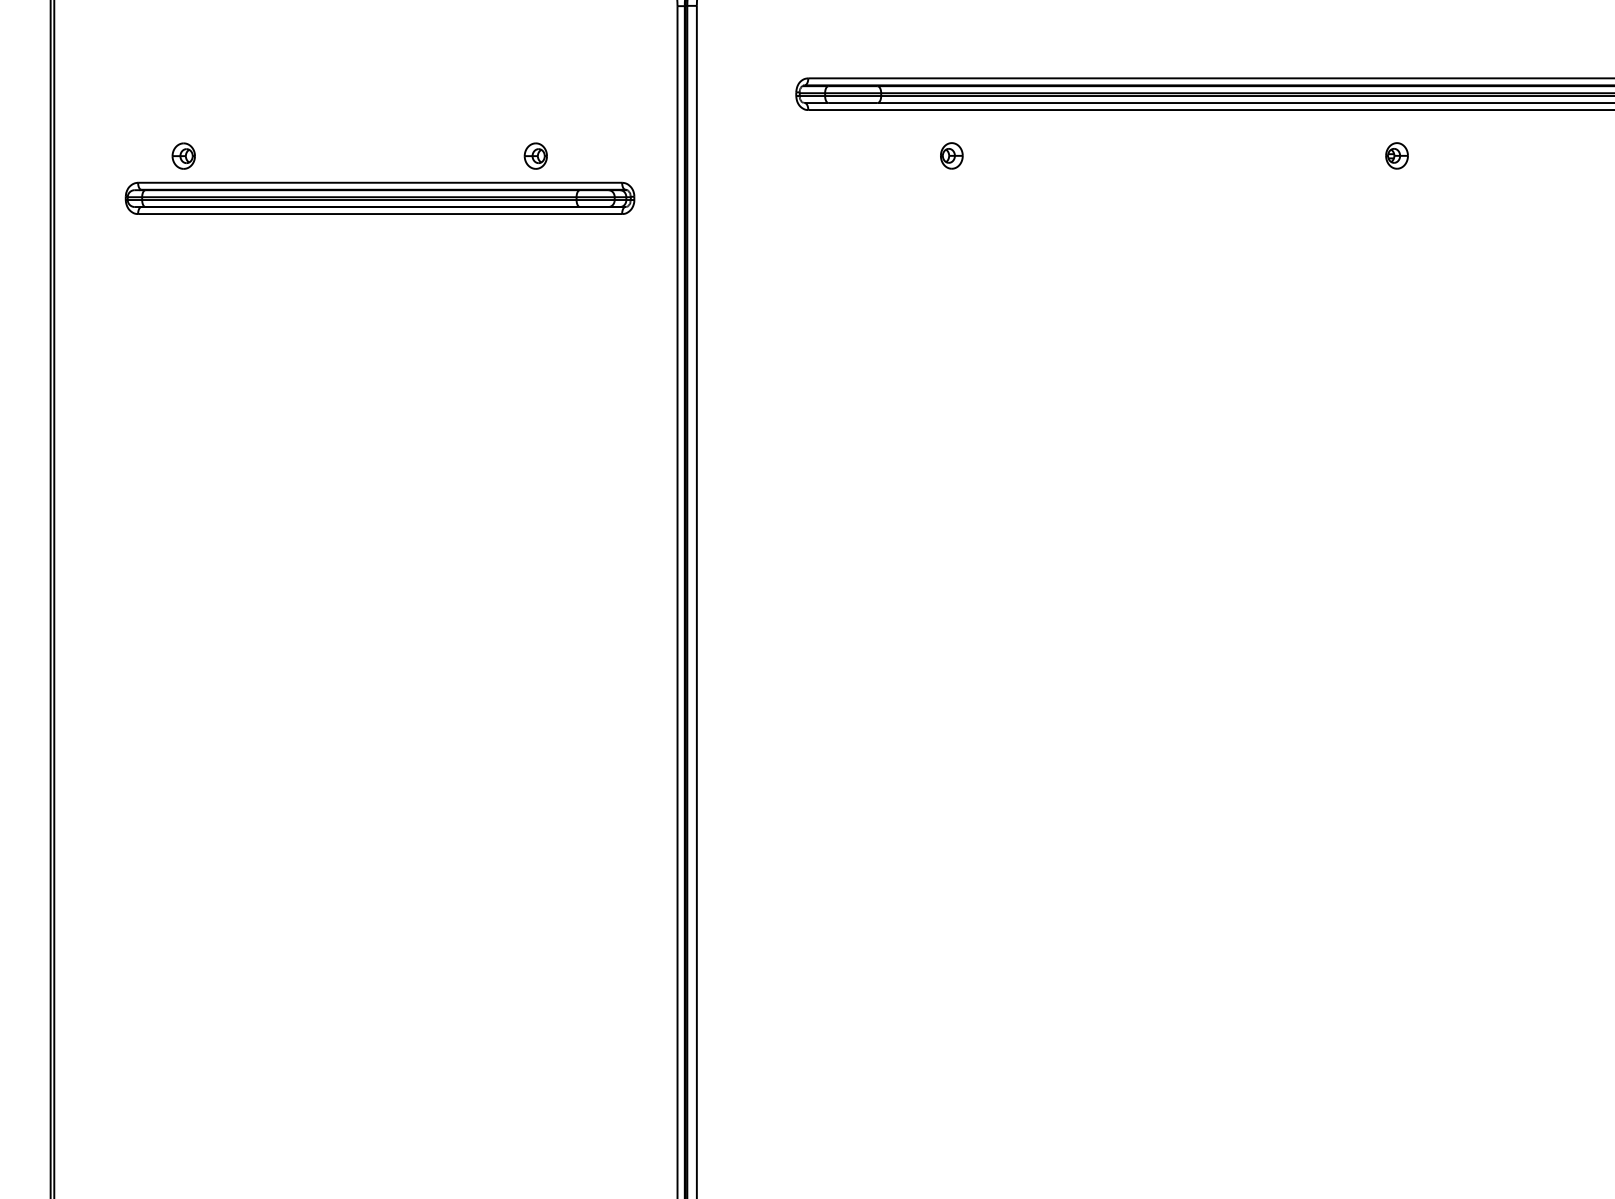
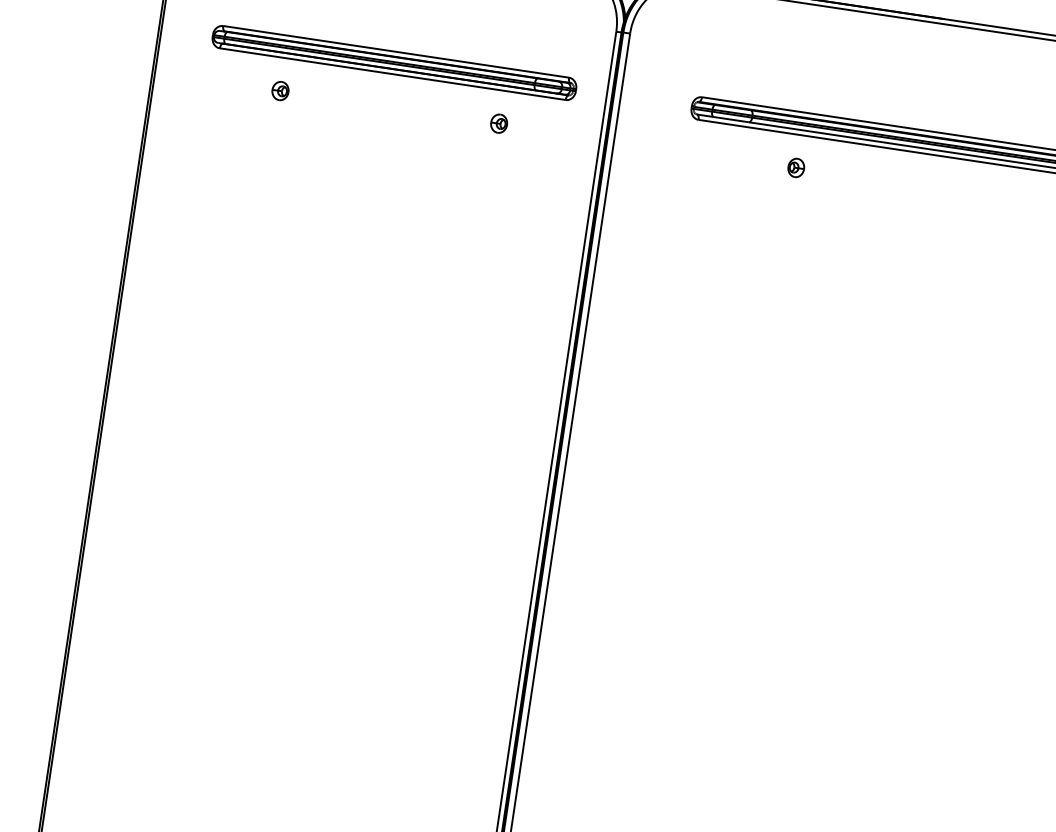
part: (183, 155) -> (280, 90), moved
part: (379, 197) -> (394, 62), moved

